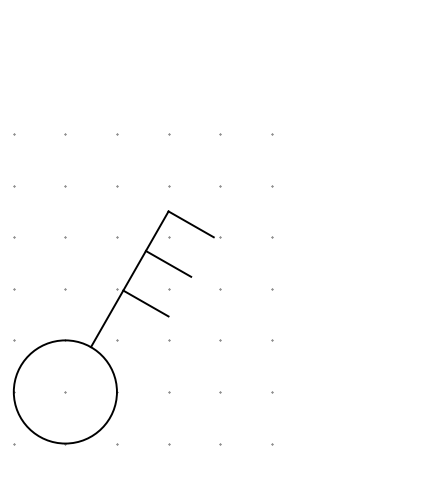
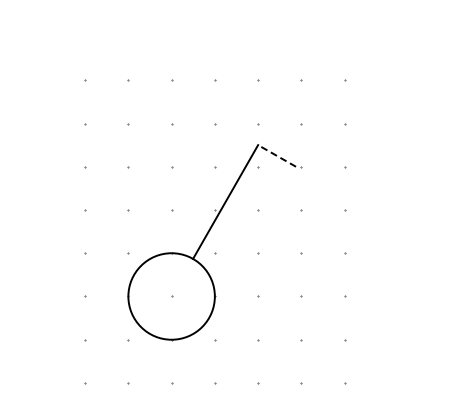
line: (191, 223) -> (277, 155), solid -> dashed
line: (169, 263) -> (258, 188), removed
line: (146, 303) -> (239, 222), removed

